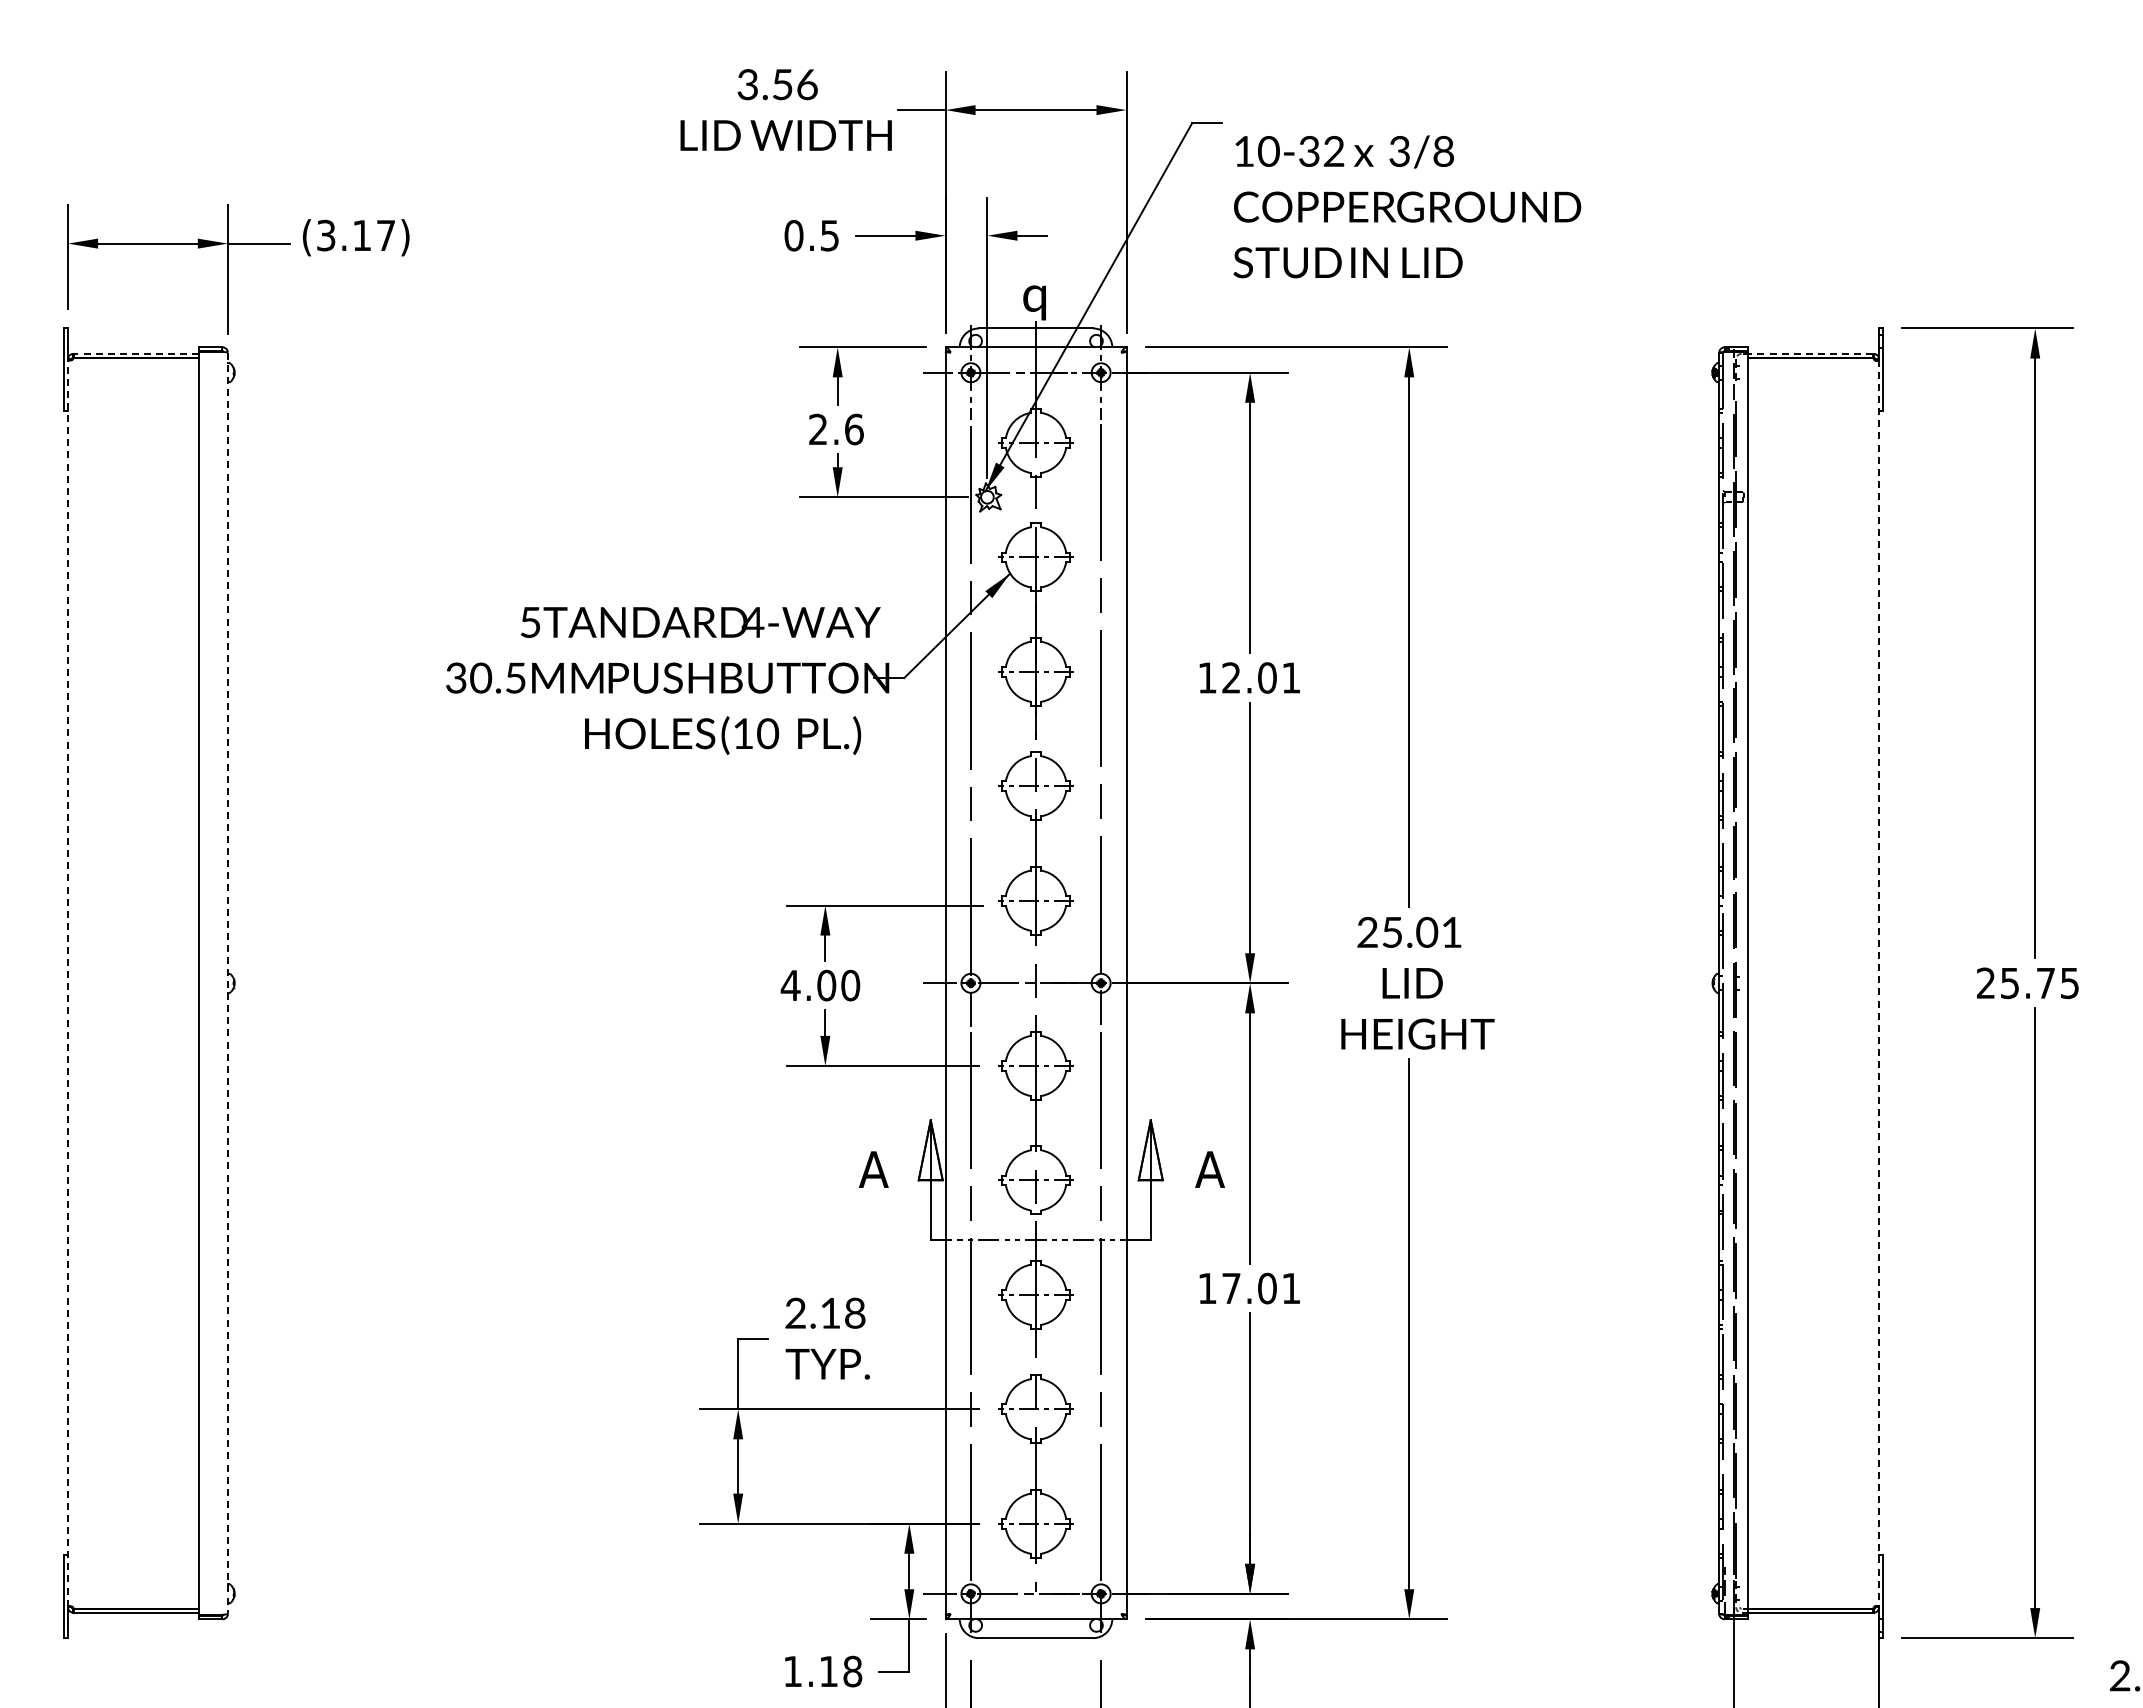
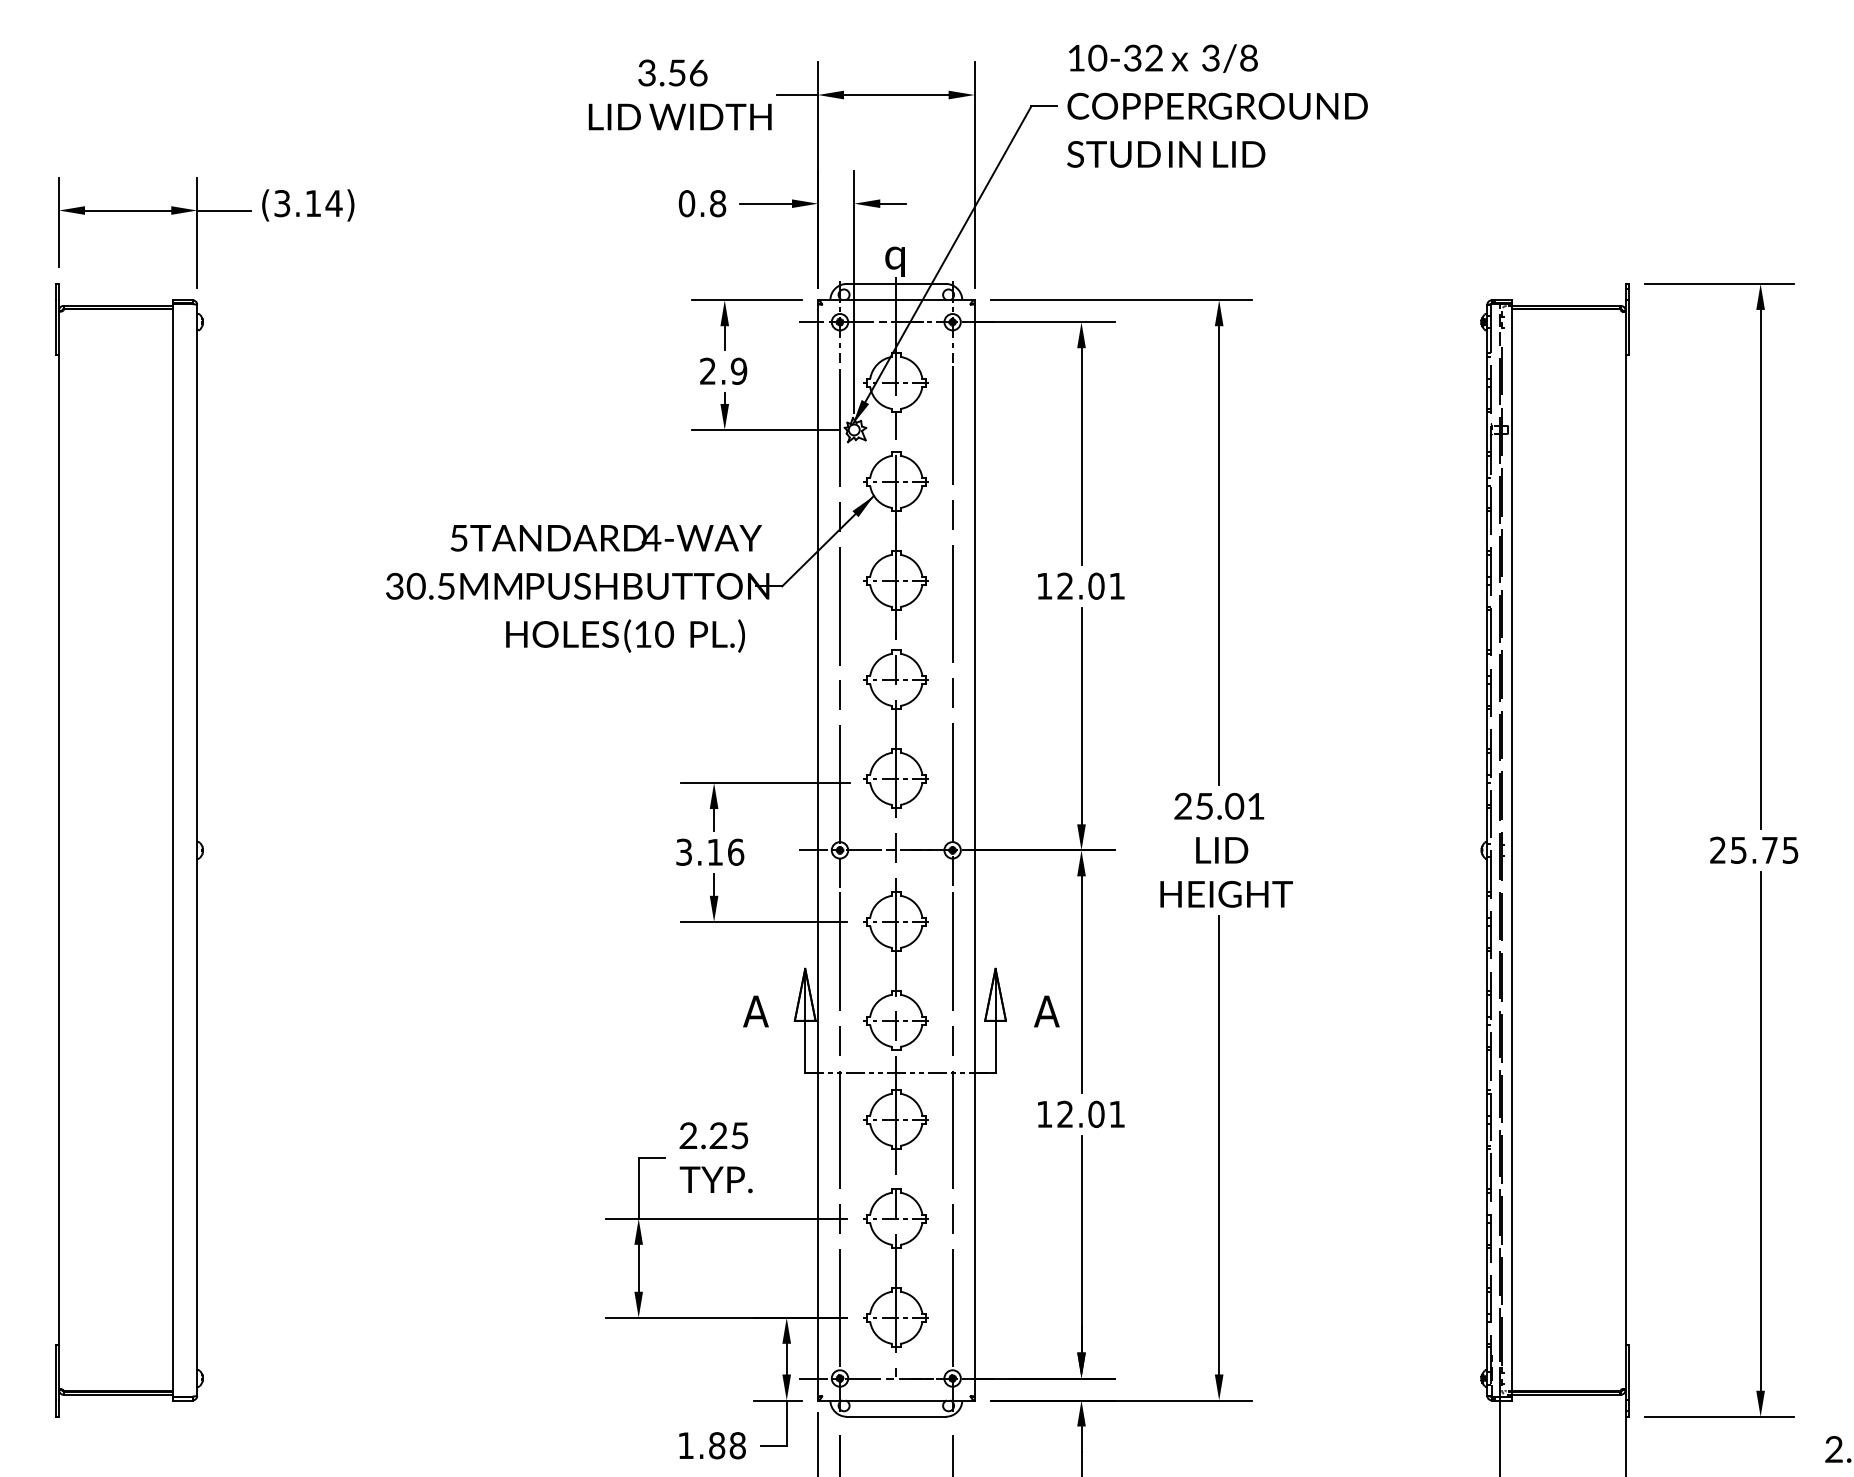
text: (1407, 206) -> (1217, 105), moved
text: (385, 235) -> (333, 203), (3.17) -> (3.14)
text: (829, 235) -> (717, 203), 0.5 -> 0.8
line: (136, 353) -> (118, 305), dashed -> solid
line: (1810, 353) -> (1566, 305), dashed -> solid
text: (853, 429) -> (738, 371), 2.6 -> 2.9
line: (68, 982) -> (59, 849), dashed -> solid
line: (227, 983) -> (196, 850), dashed -> solid
line: (1879, 983) -> (1625, 850), dashed -> solid
text: (820, 985) -> (709, 852), 4.00 -> 3.16
text: (1231, 1287) -> (1065, 1113), 17.01 -> 12.01
text: (842, 1312) -> (728, 1135), 2.18 -> 2.25
text: (828, 1671) -> (716, 1445), 1.18 -> 1.88

